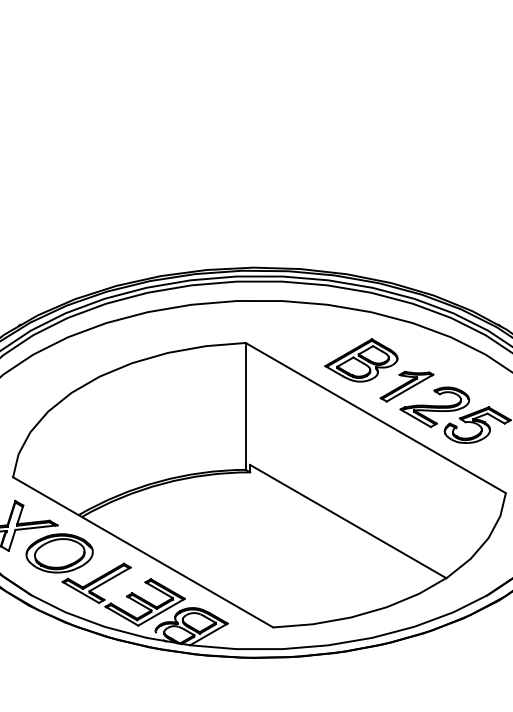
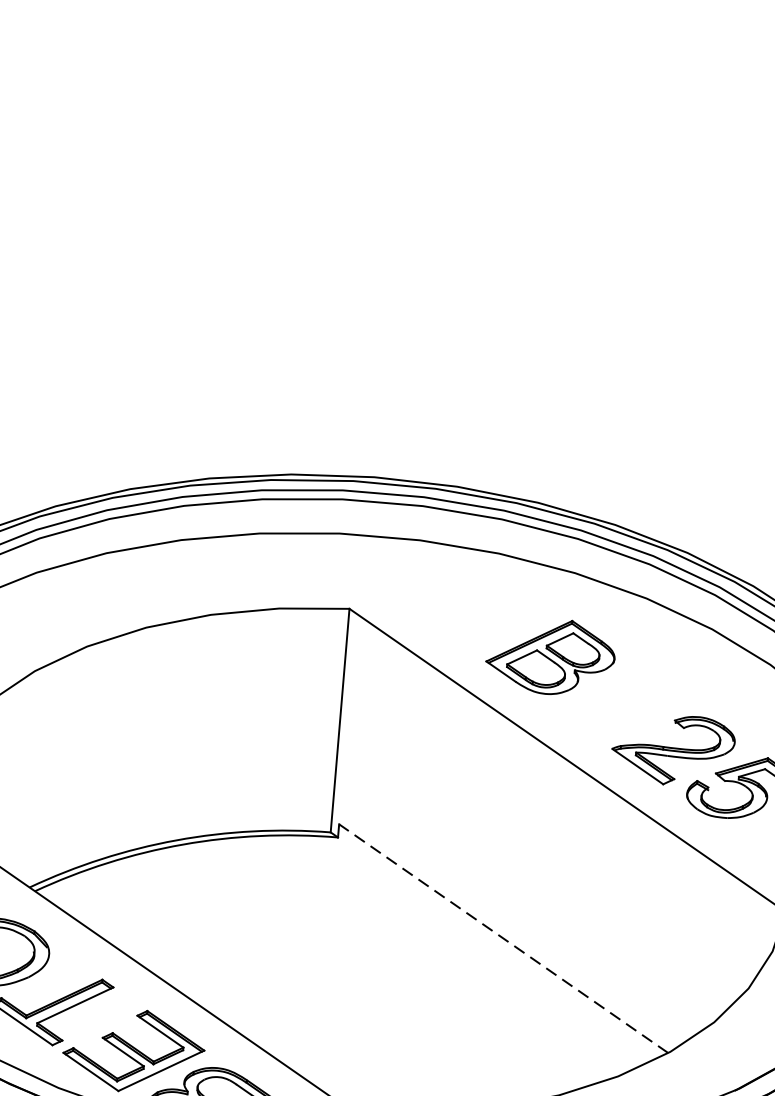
part: (406, 386) -> (626, 709), removed
line: (347, 521) -> (502, 938), solid -> dashed

